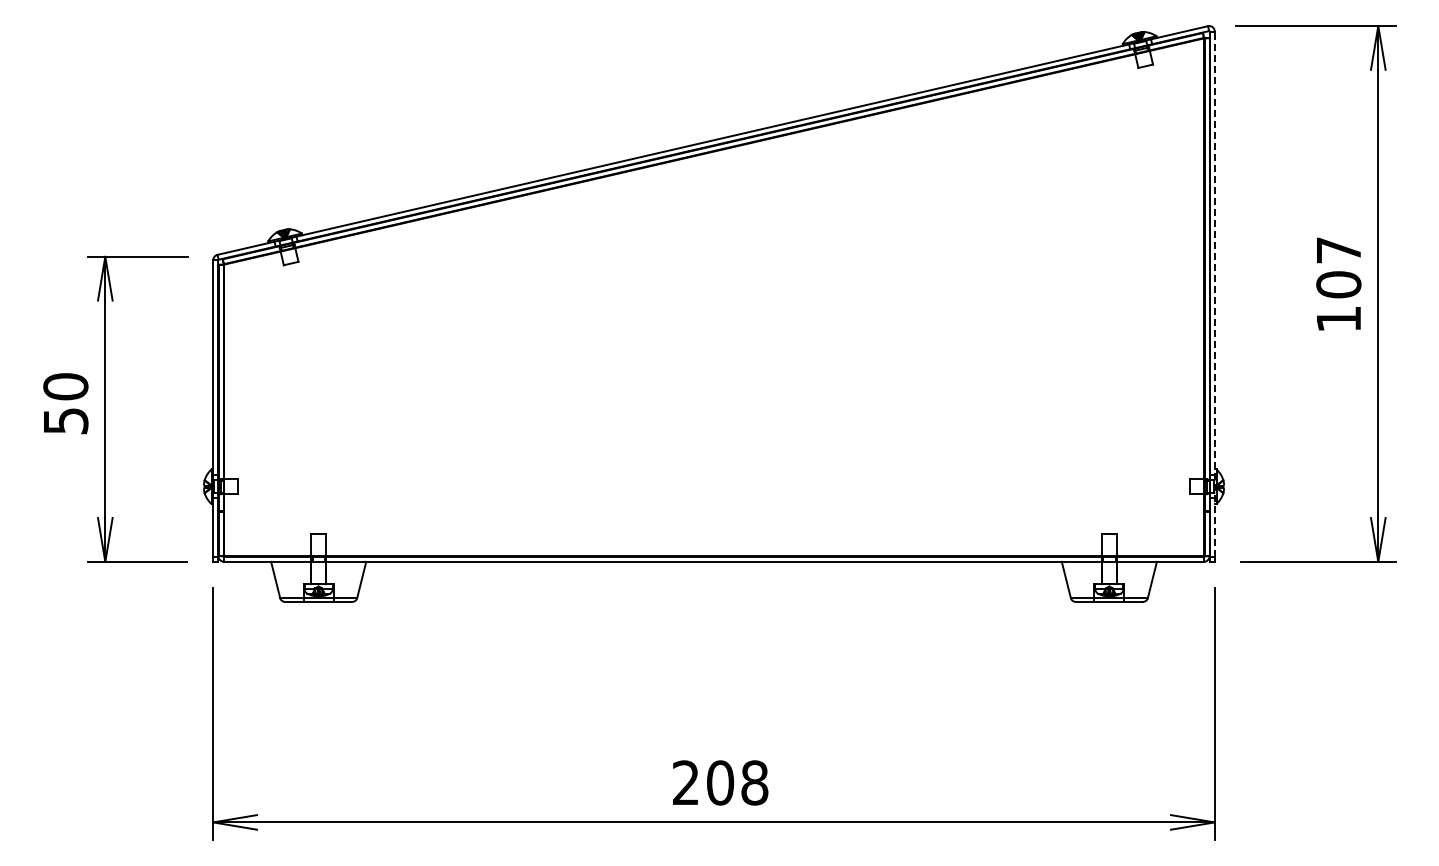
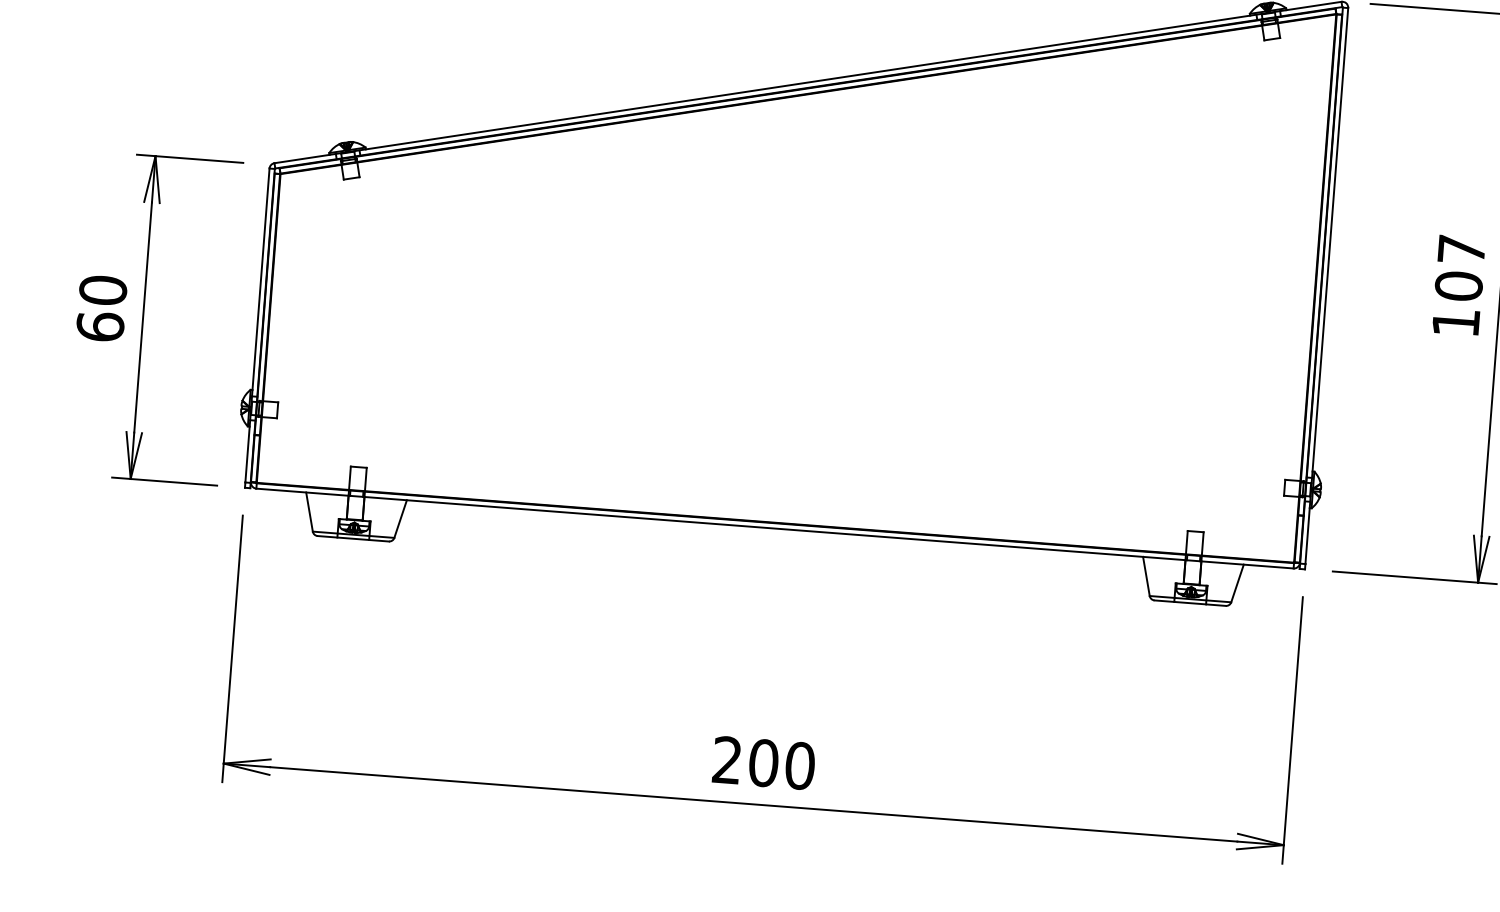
line: (1214, 294) -> (1326, 286), dashed -> solid
text: (65, 420) -> (100, 326), 50 -> 60
text: (754, 782) -> (799, 765), 208 -> 200

